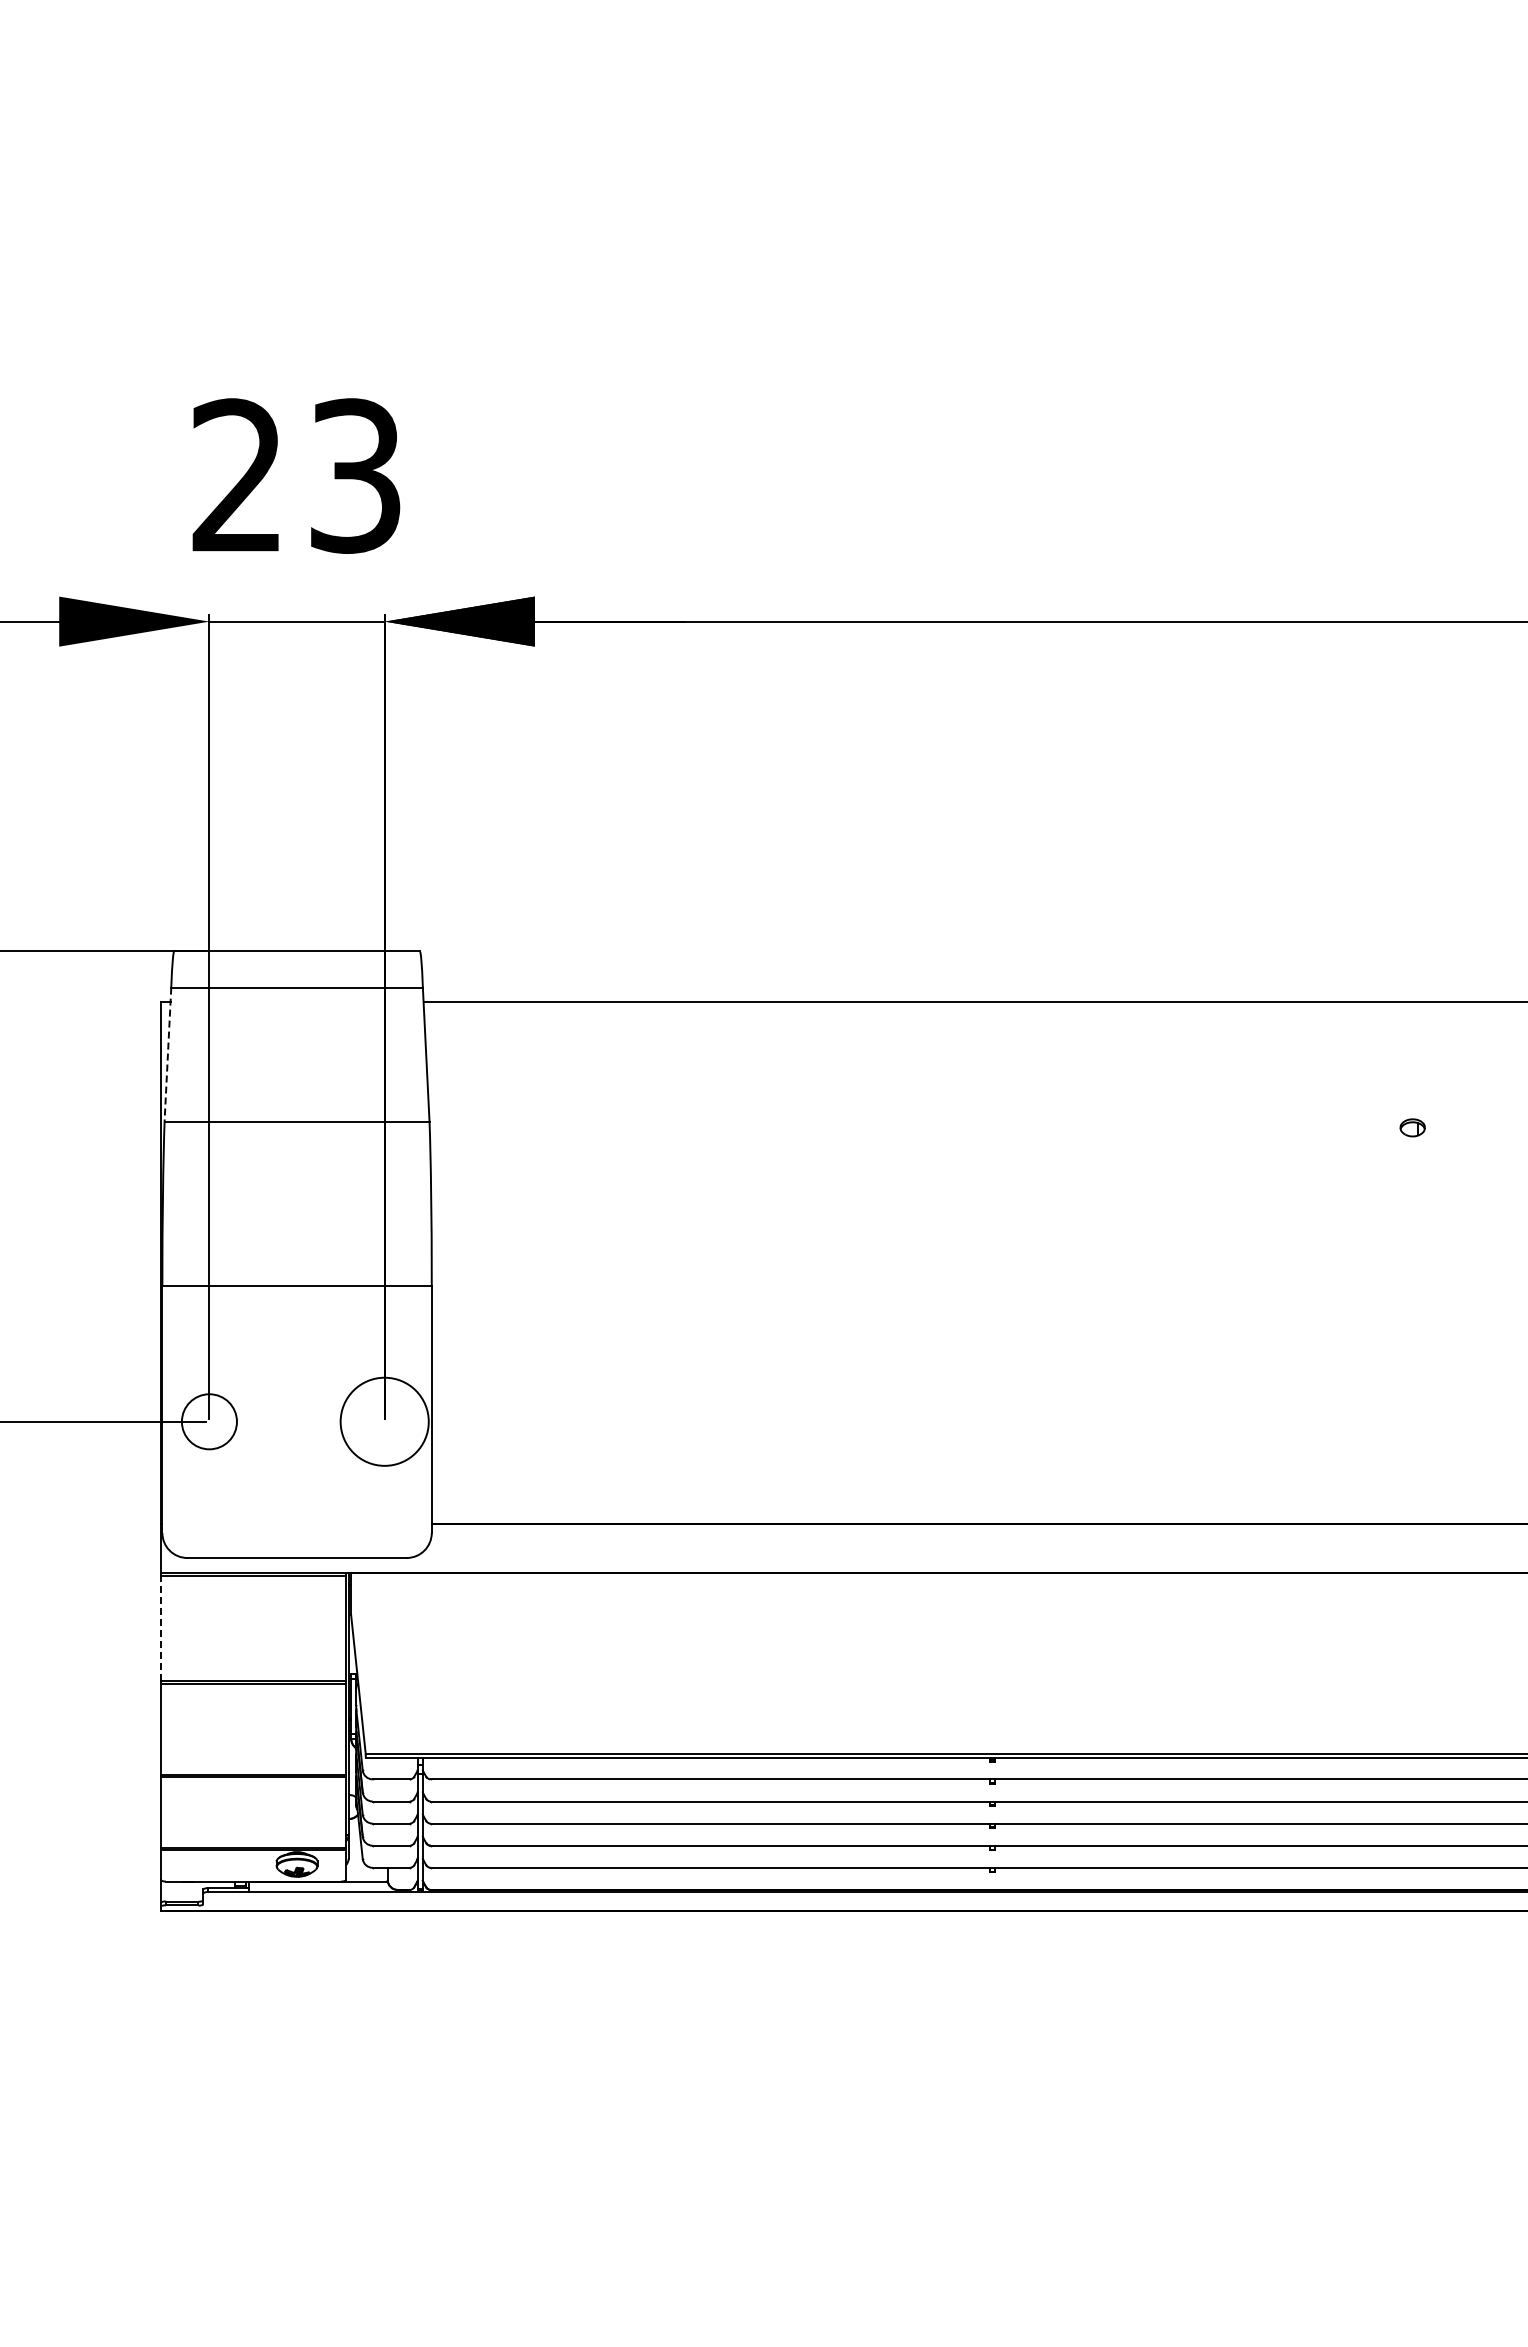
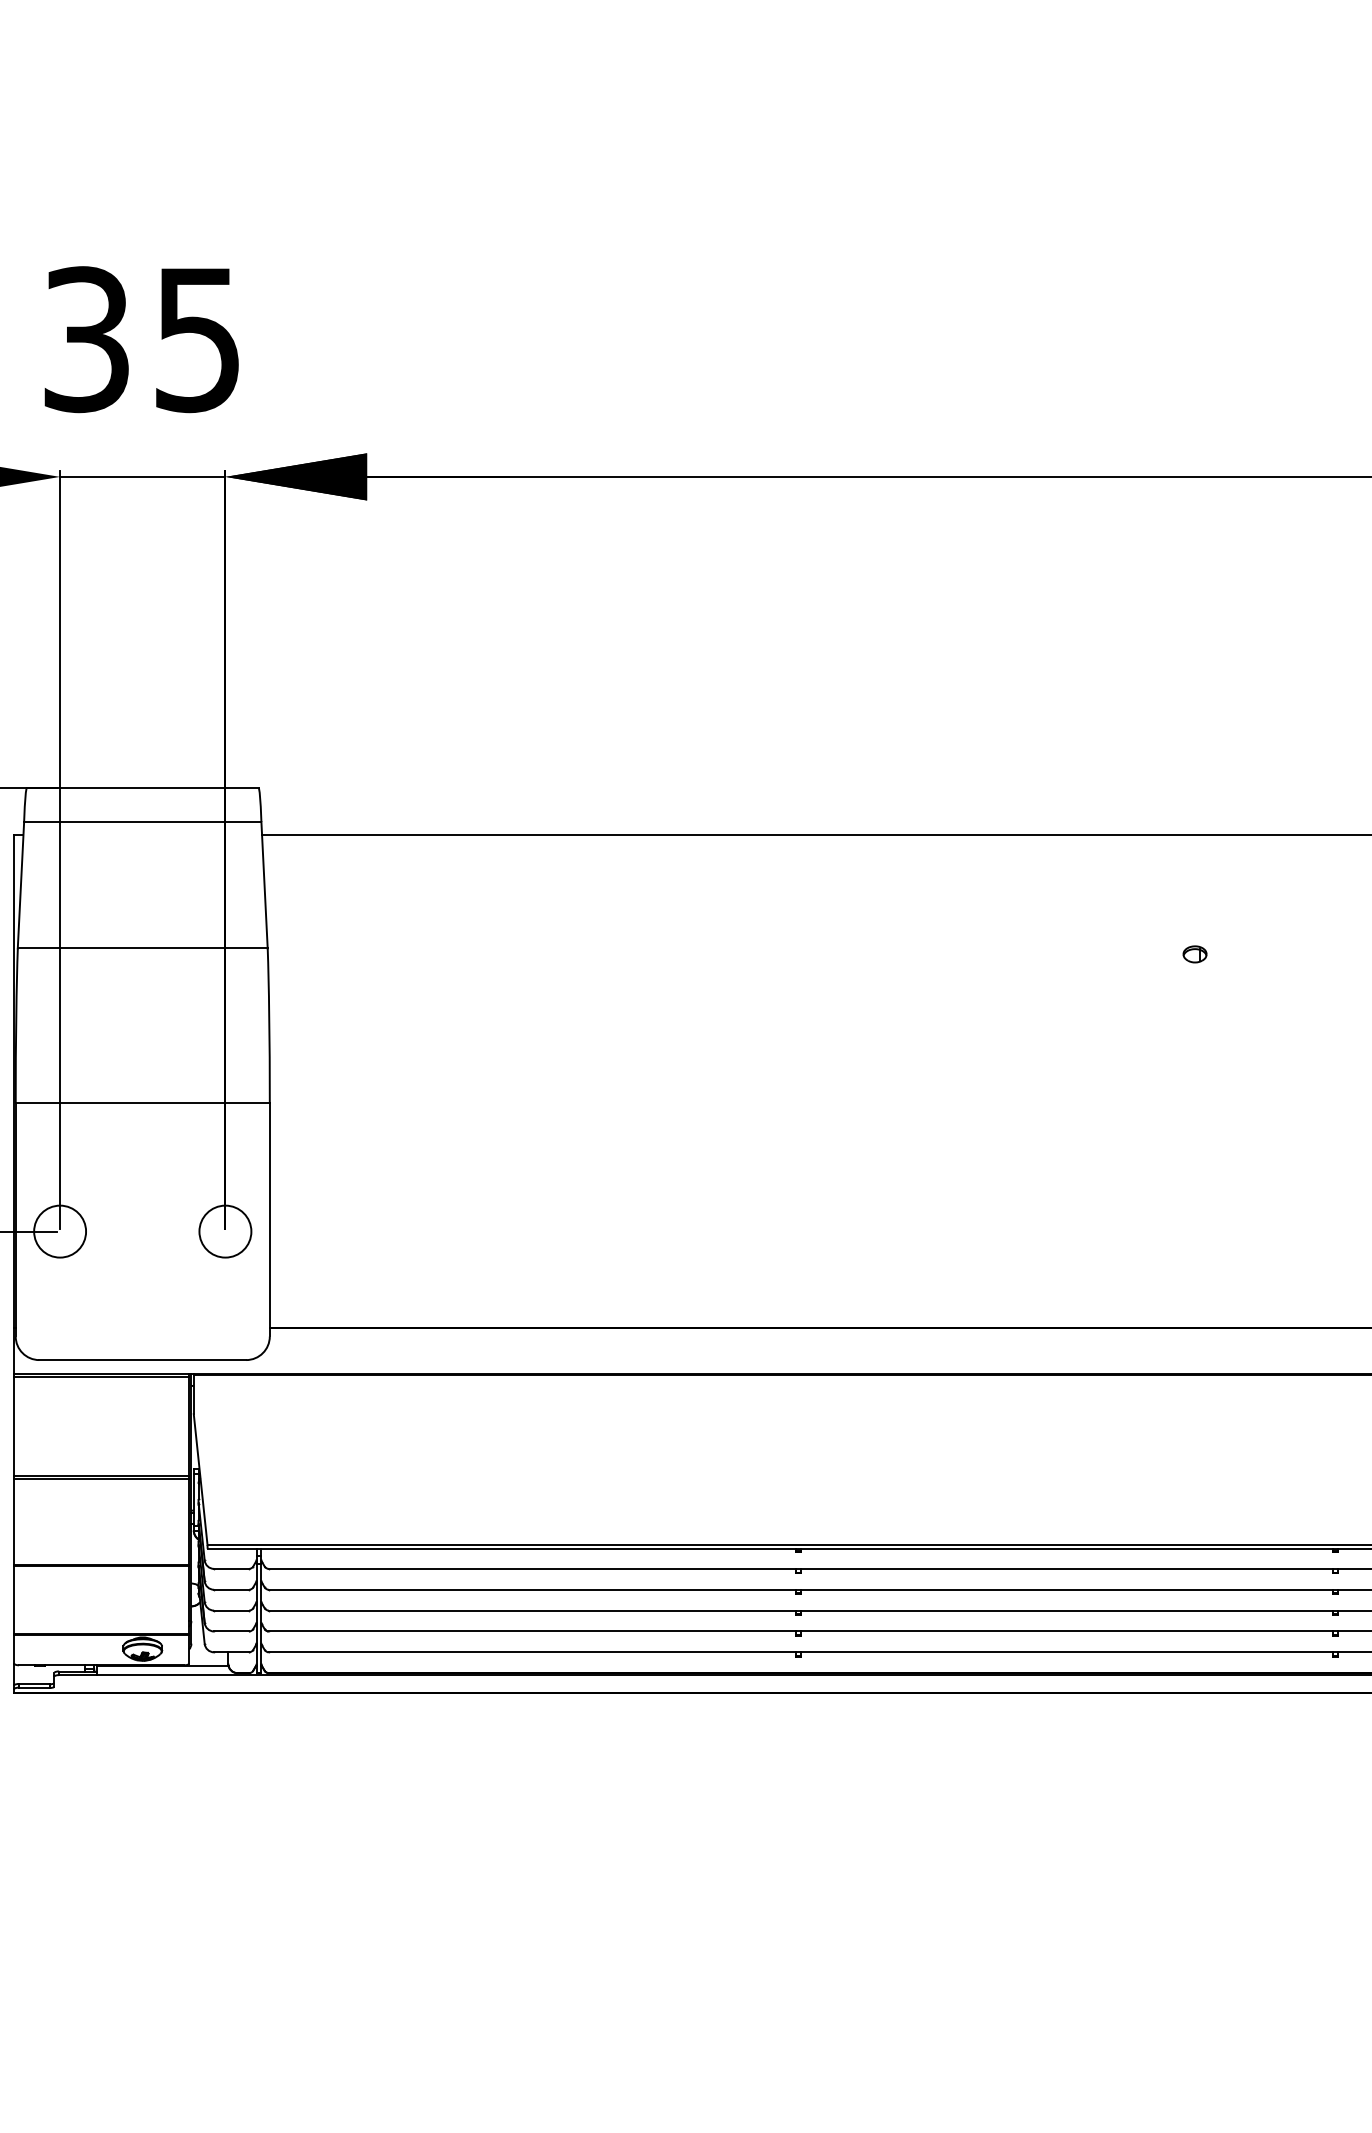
text: (296, 475) -> (142, 339), 23 -> 35
line: (167, 1055) -> (20, 886), dashed -> solid
circle: (384, 1421) -> (225, 1231), size x0.62
line: (160, 1628) -> (13, 1426), dashed -> solid

